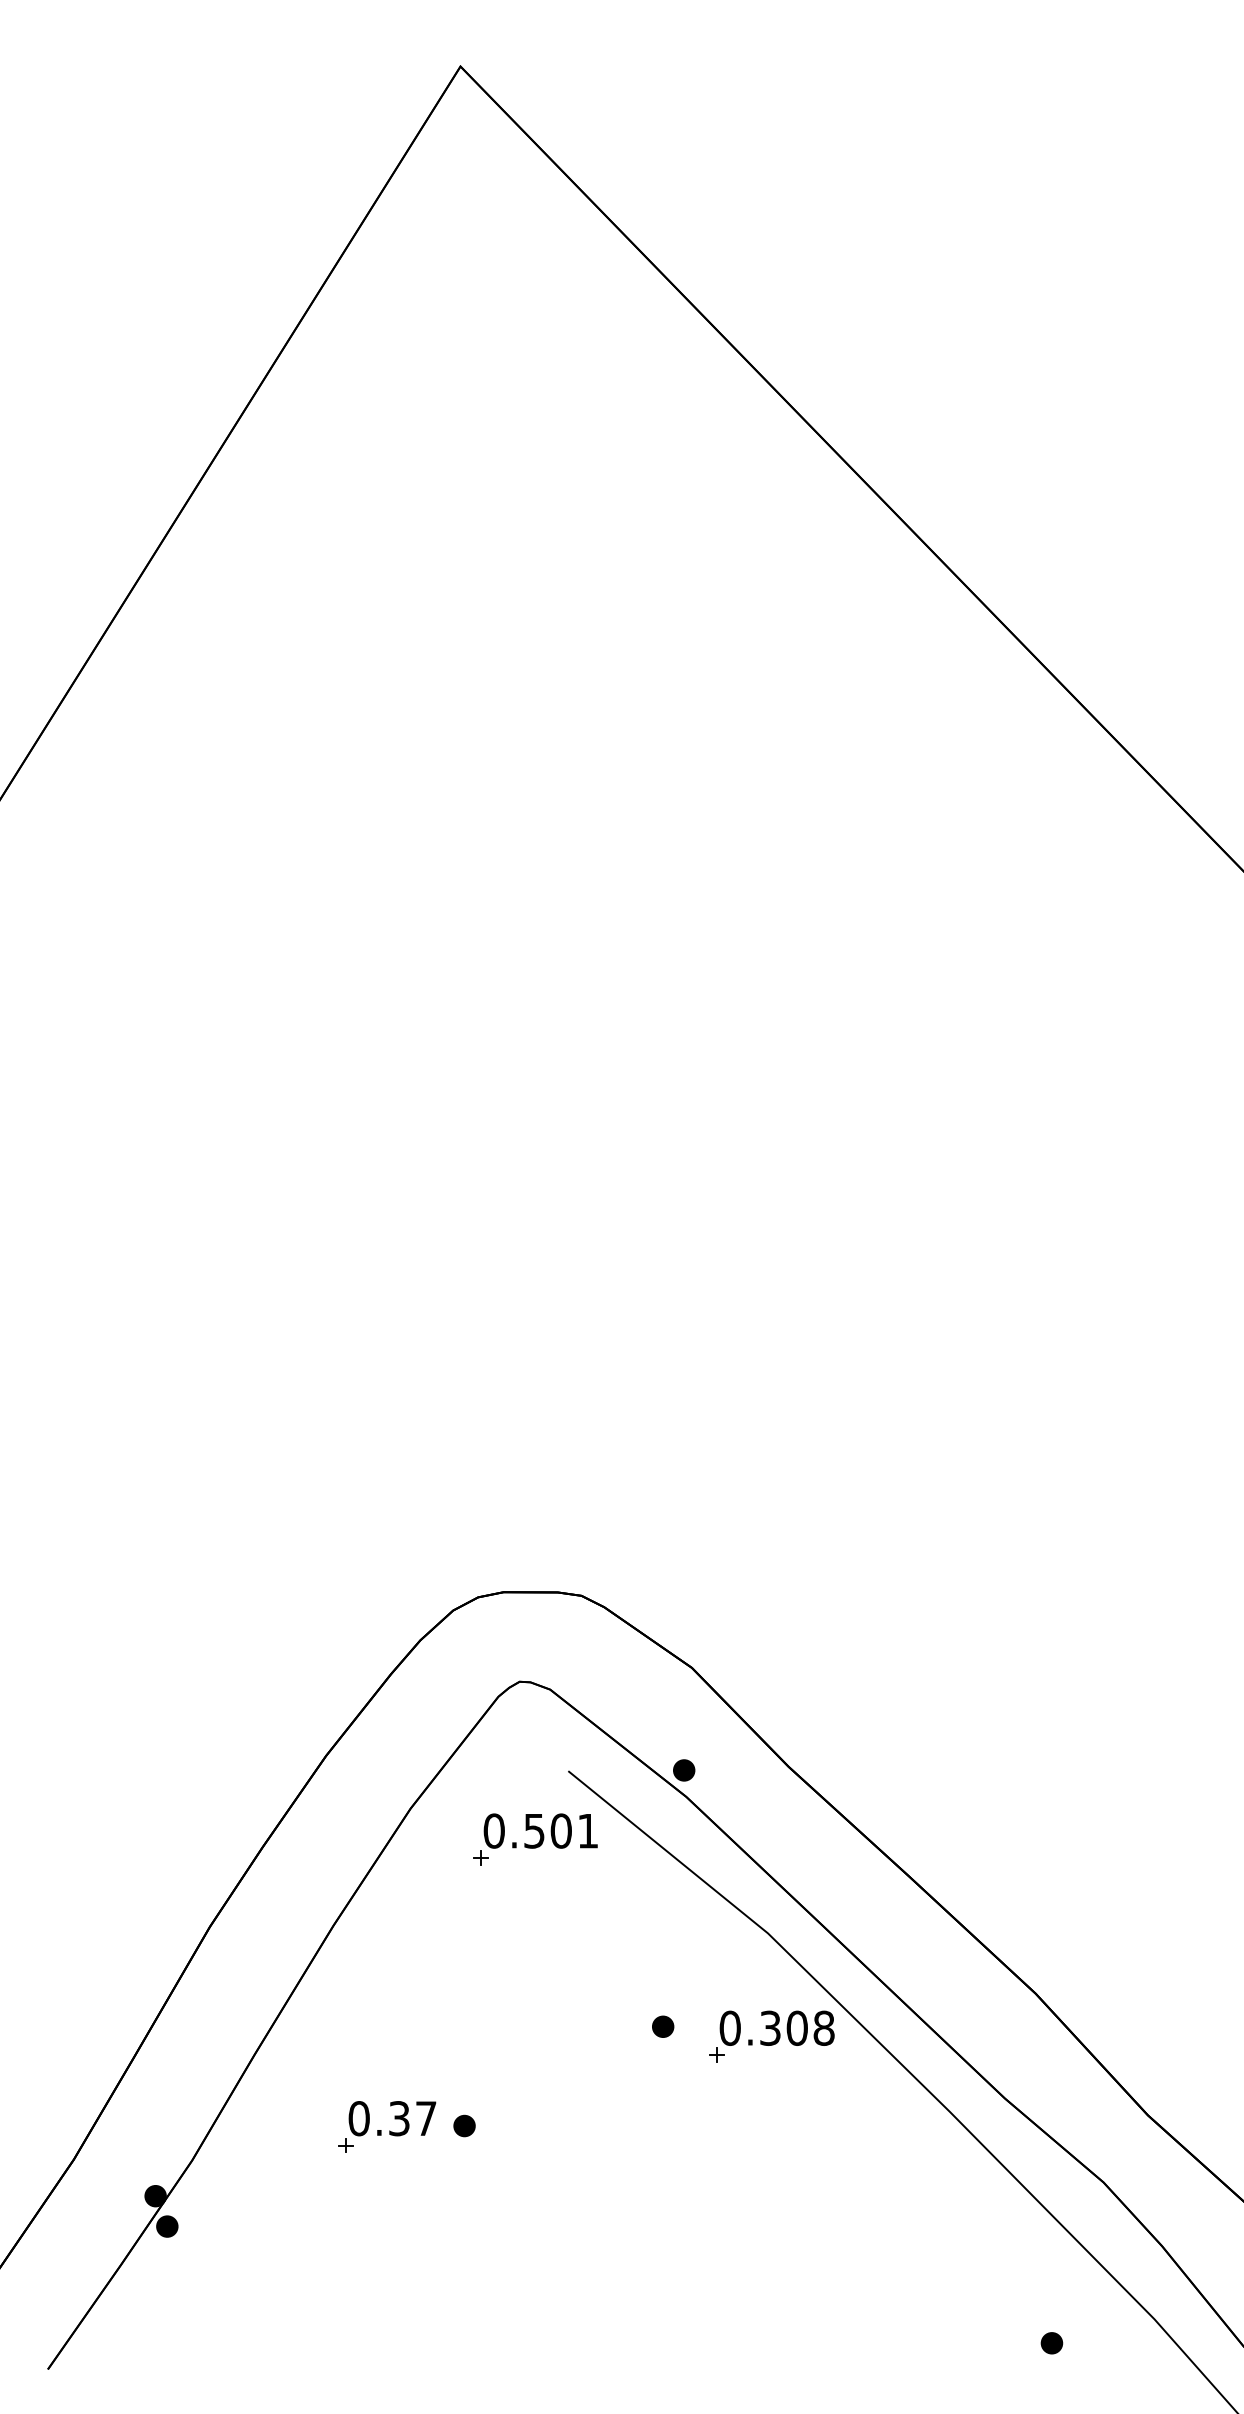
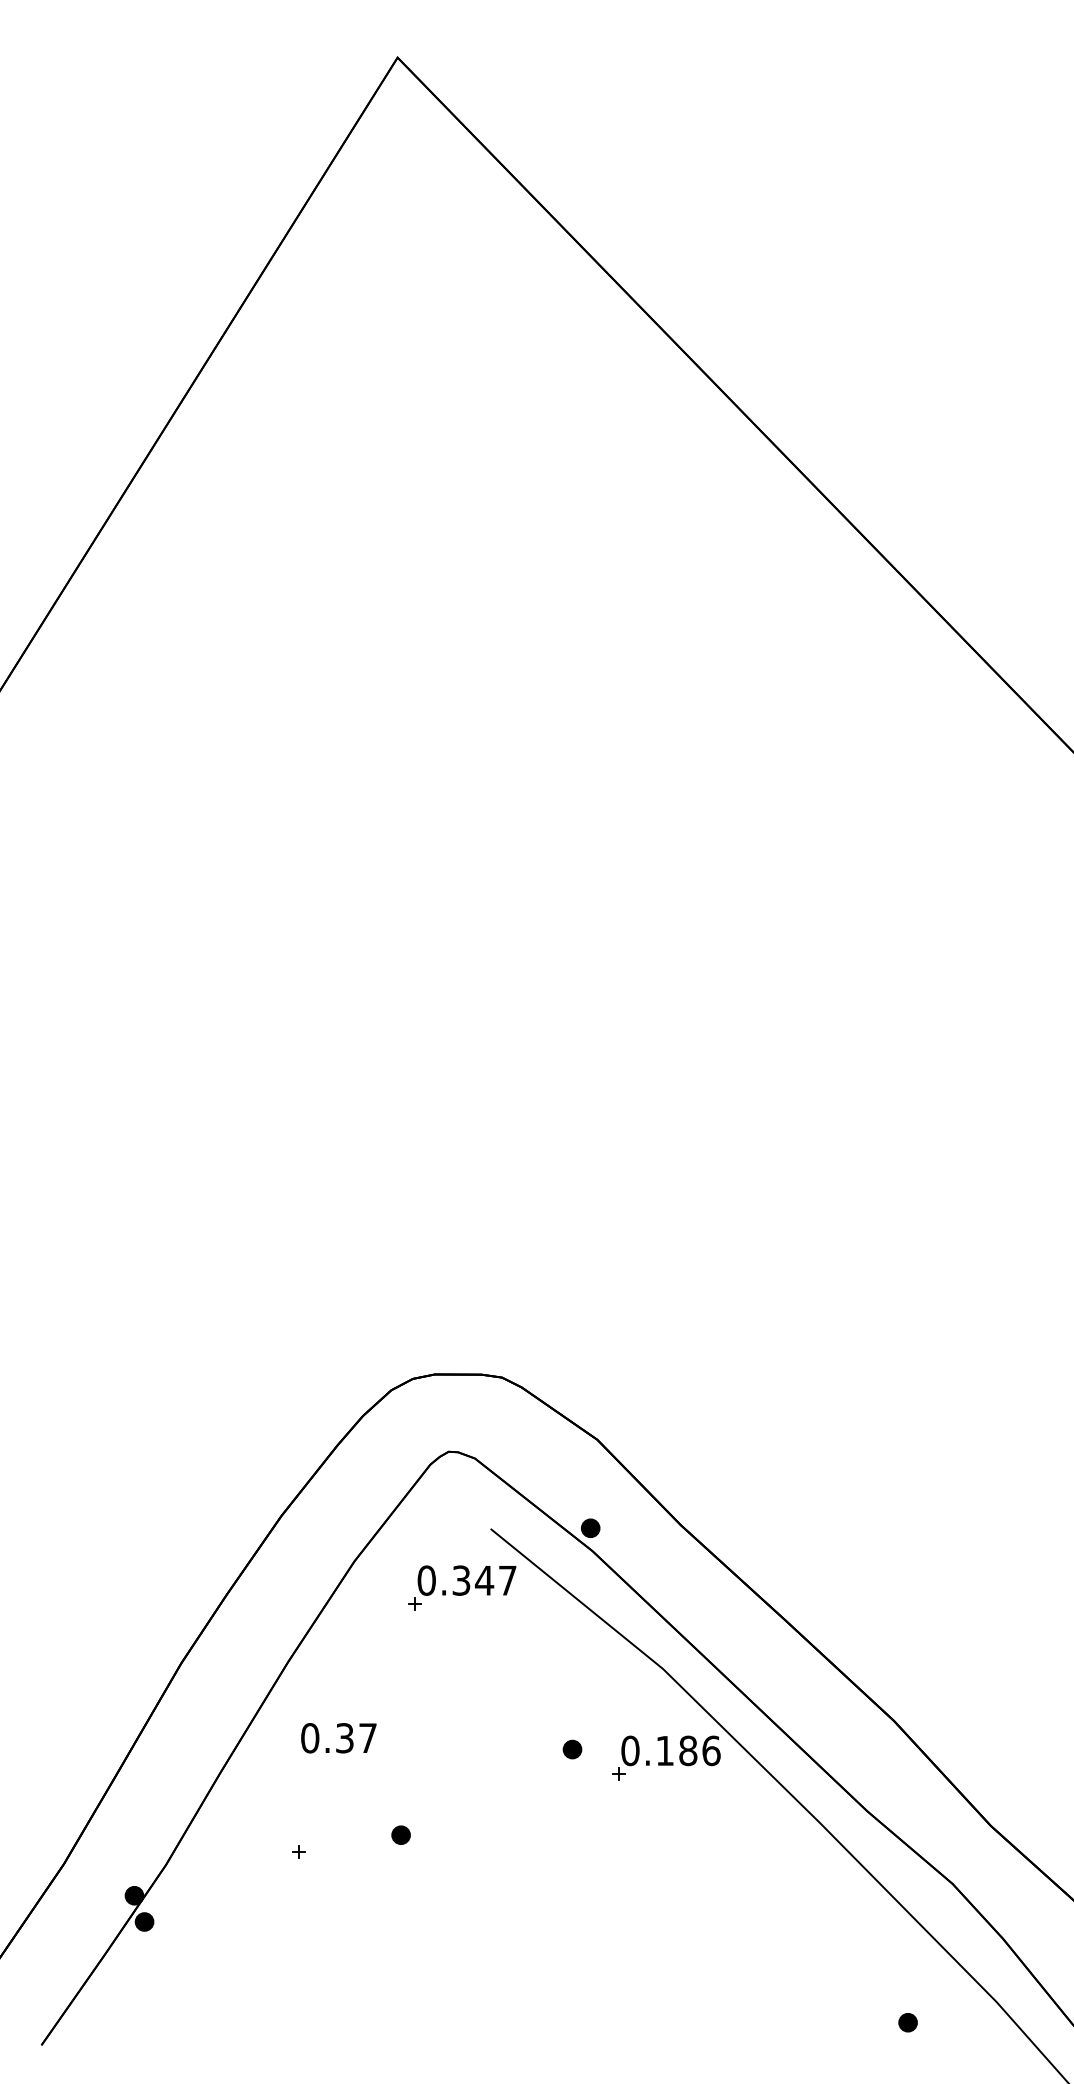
text: (560, 1830) -> (483, 1580), 0.501 -> 0.347
text: (797, 2027) -> (688, 1750), 0.308 -> 0.186
text: (392, 2118) -> (338, 1738), moved

